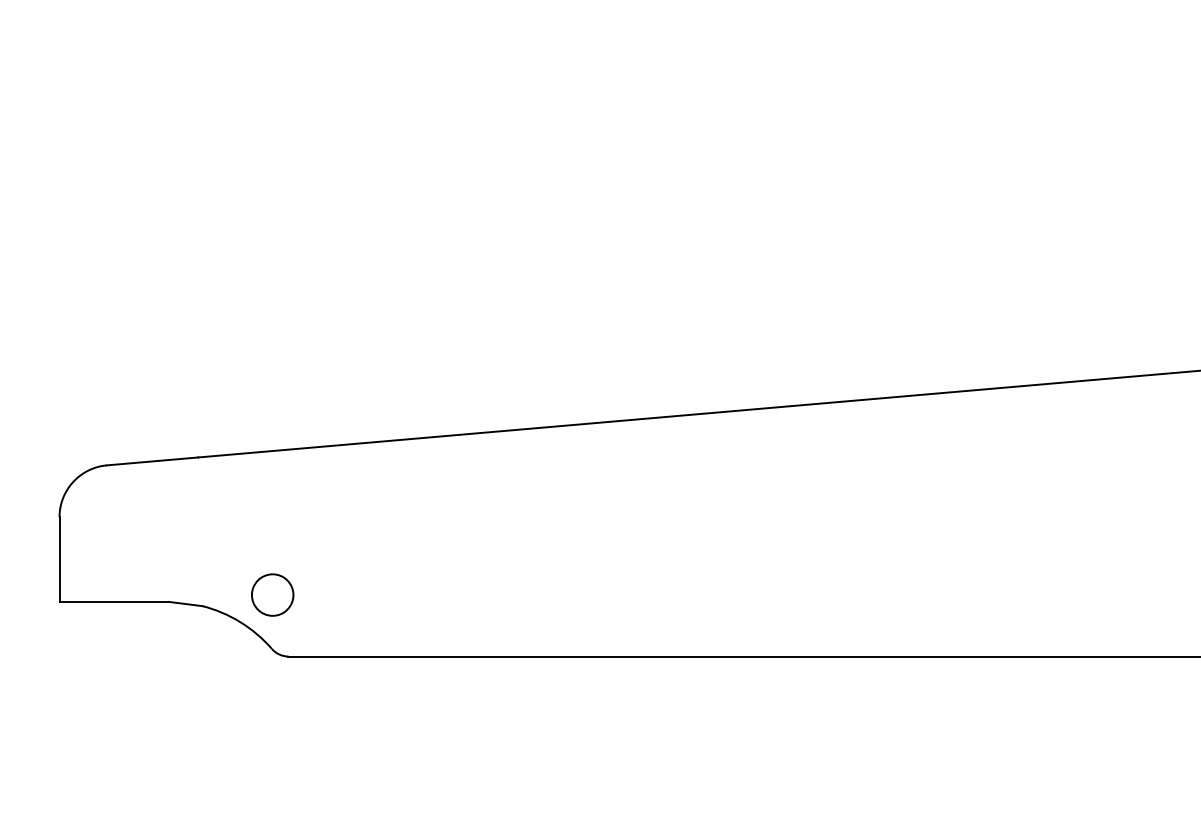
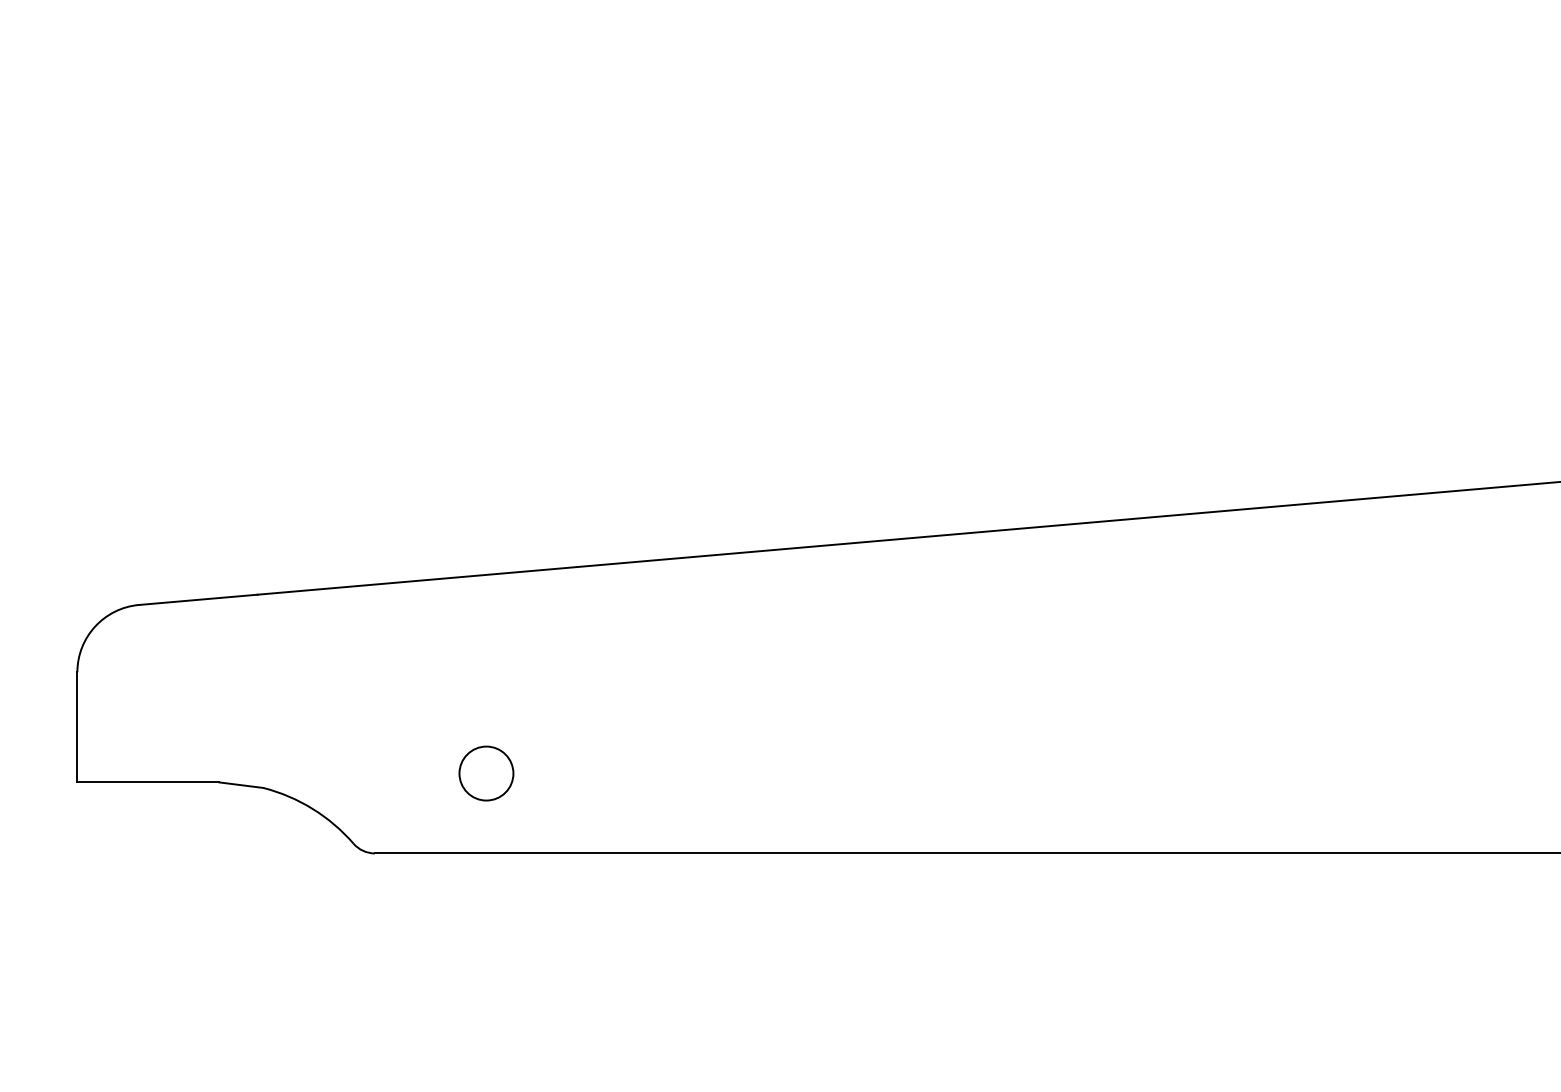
circle: (272, 595) -> (486, 773), moved

